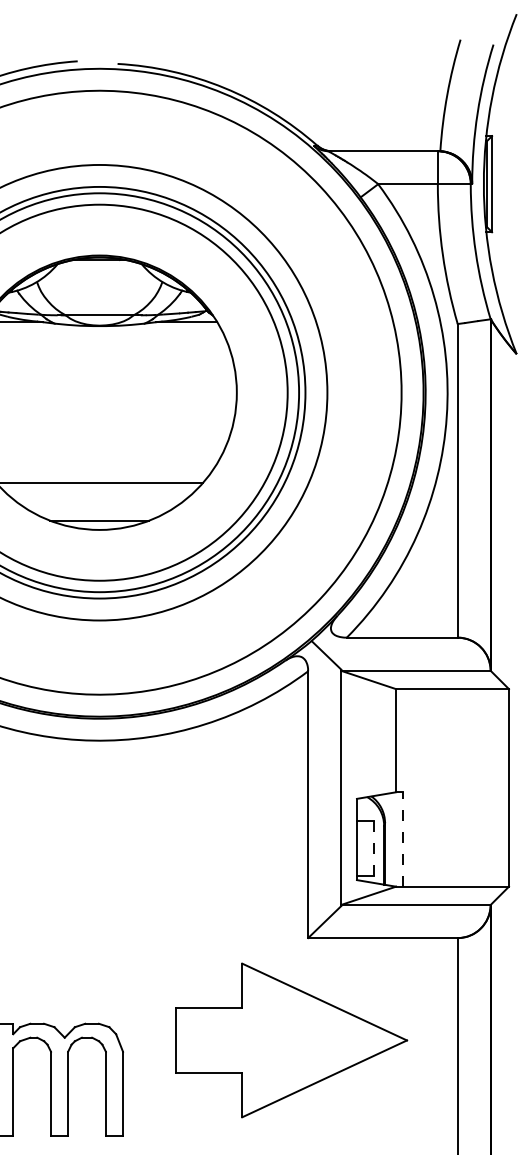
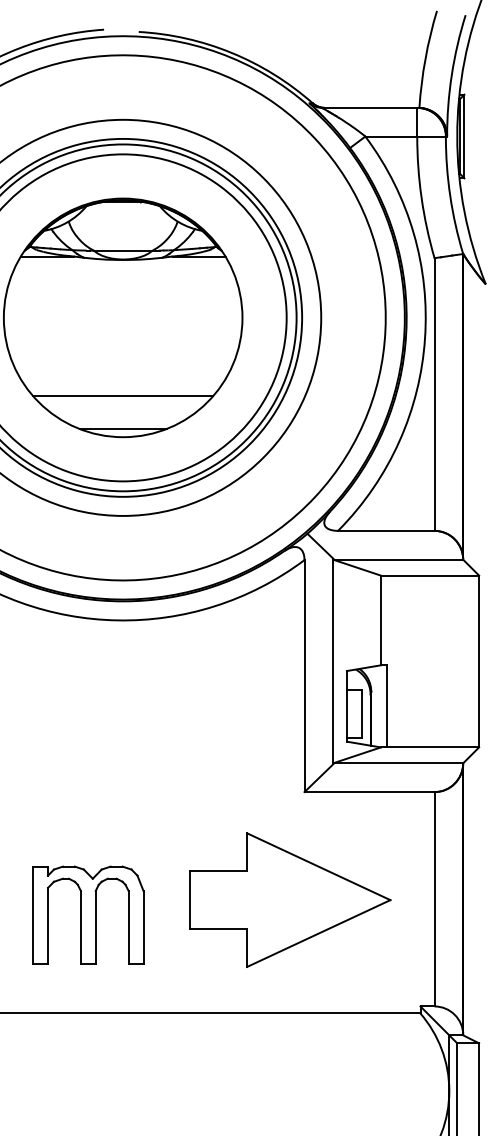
line: (402, 838) -> (386, 705), dashed -> solid
line: (373, 848) -> (361, 714), dashed -> solid
part: (292, 1039) -> (290, 899), moved

